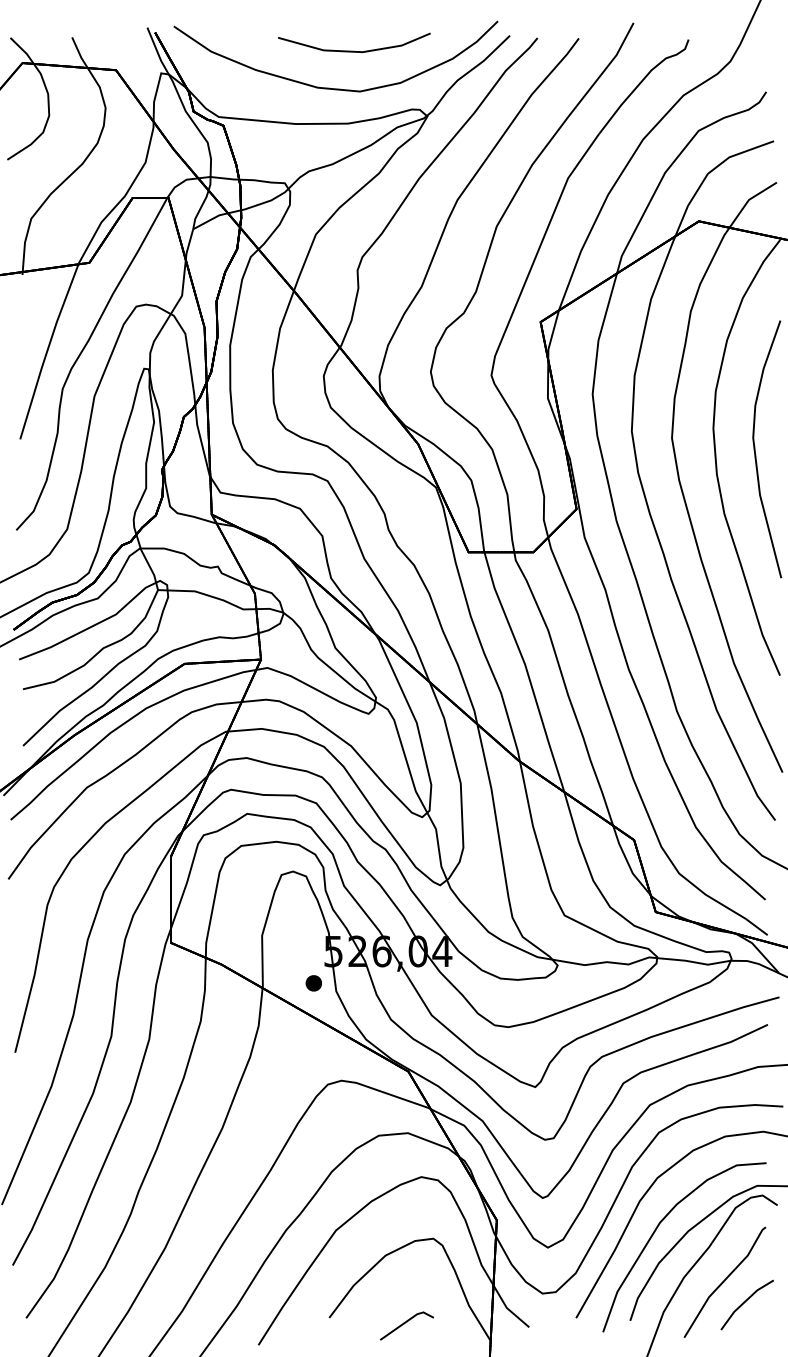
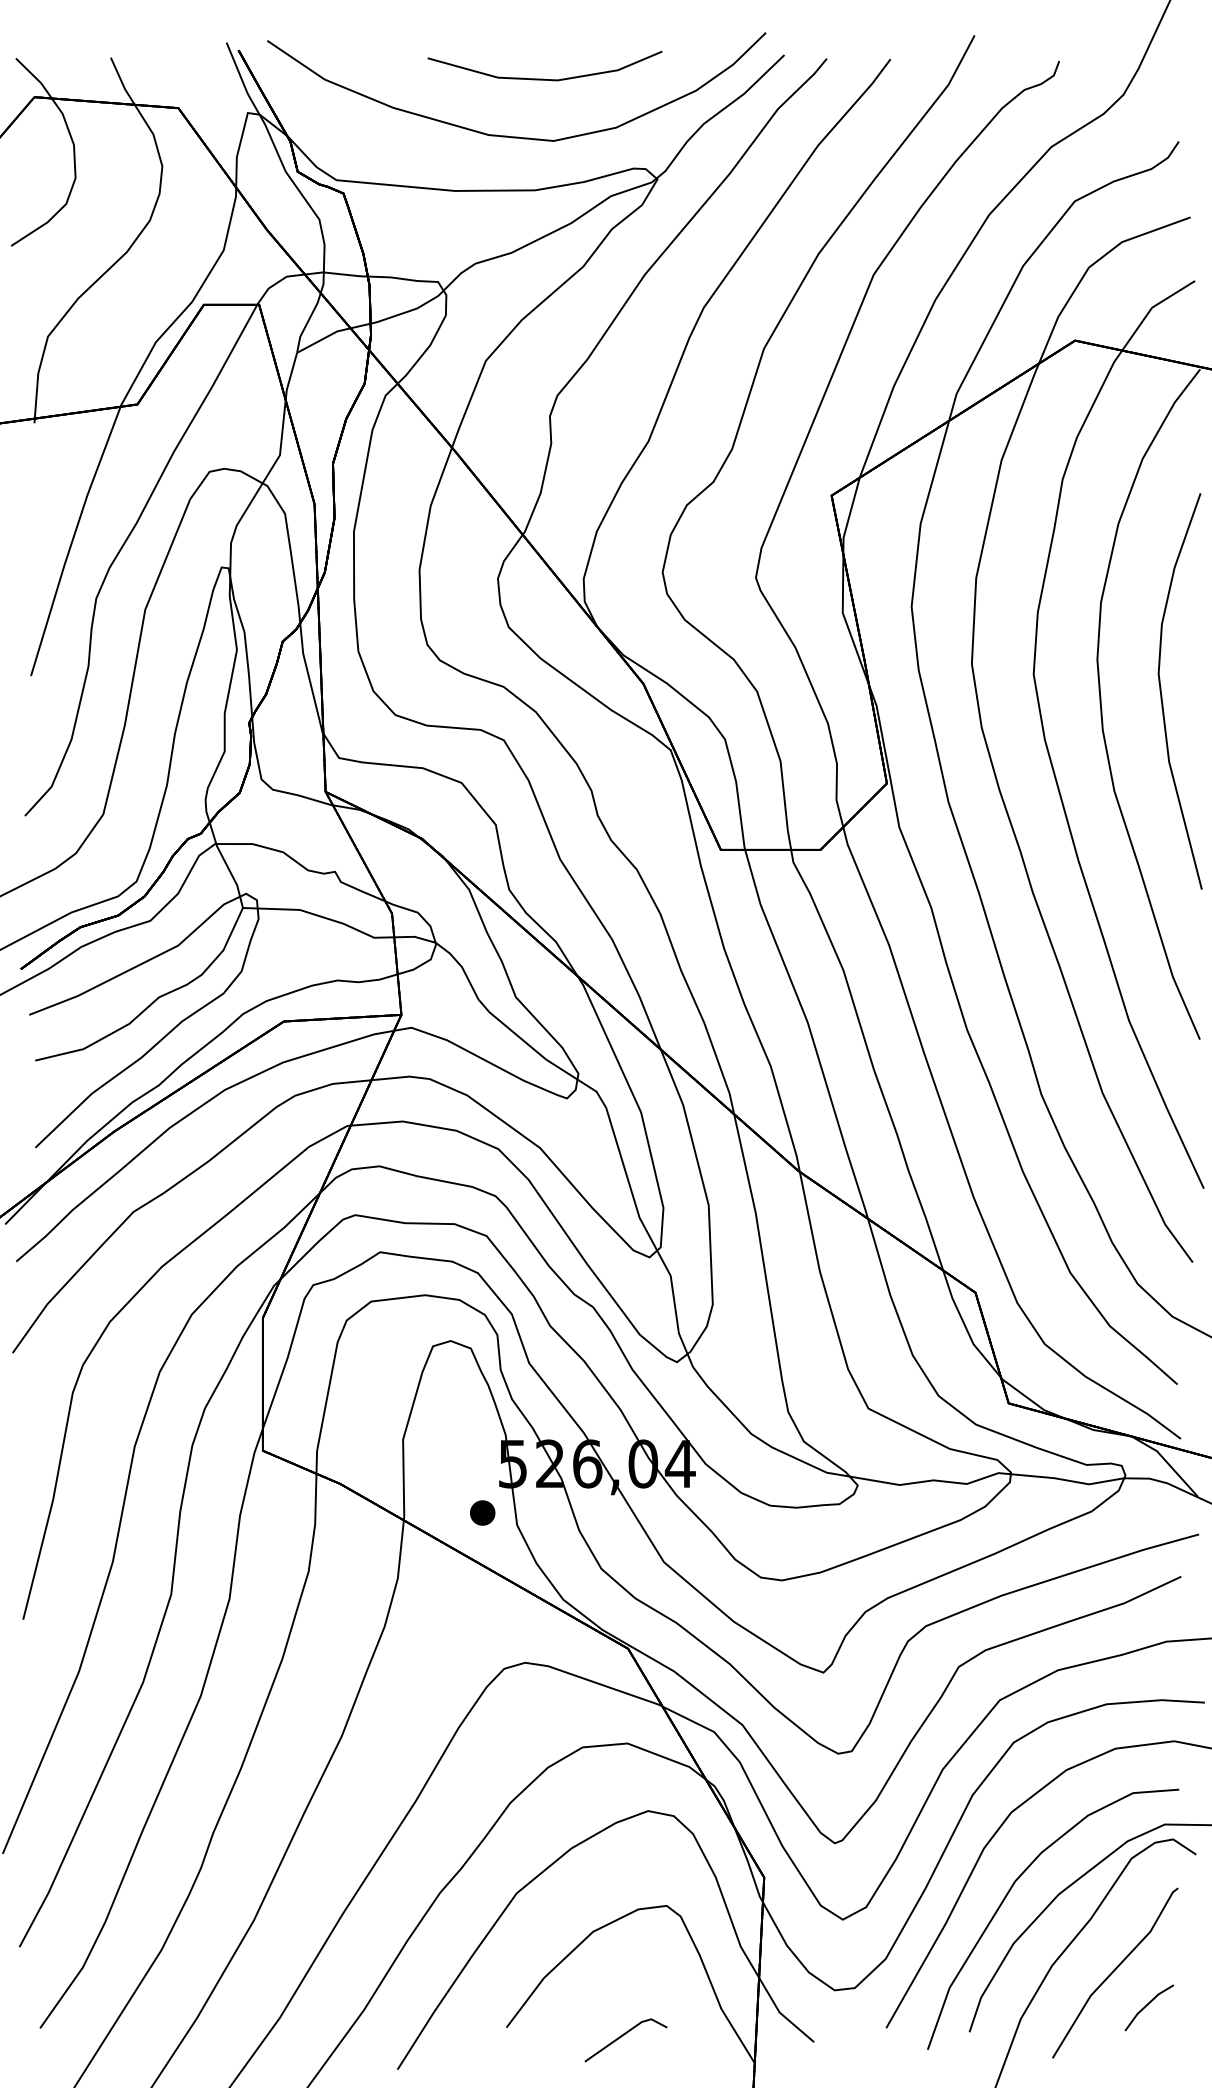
part: (746, 1304) -> (1148, 2007), size x0.6

